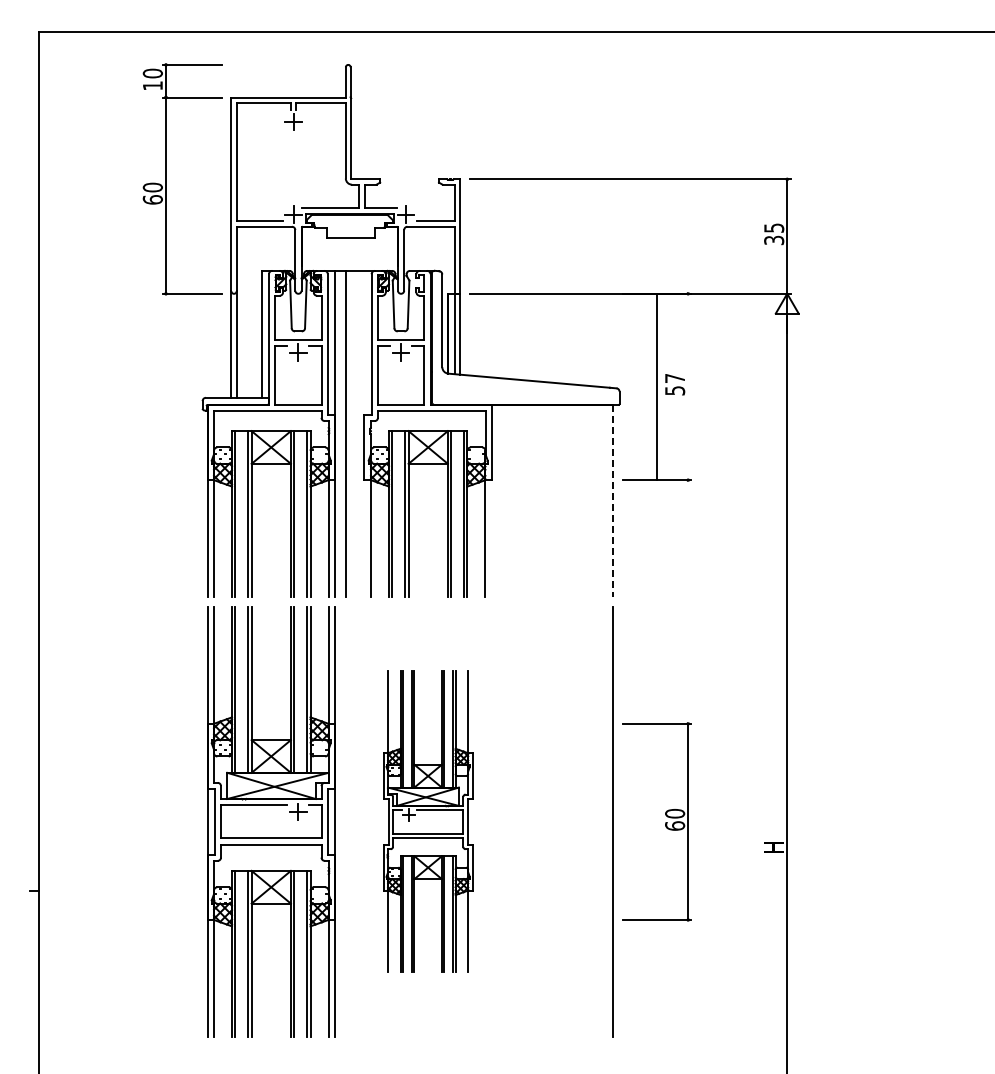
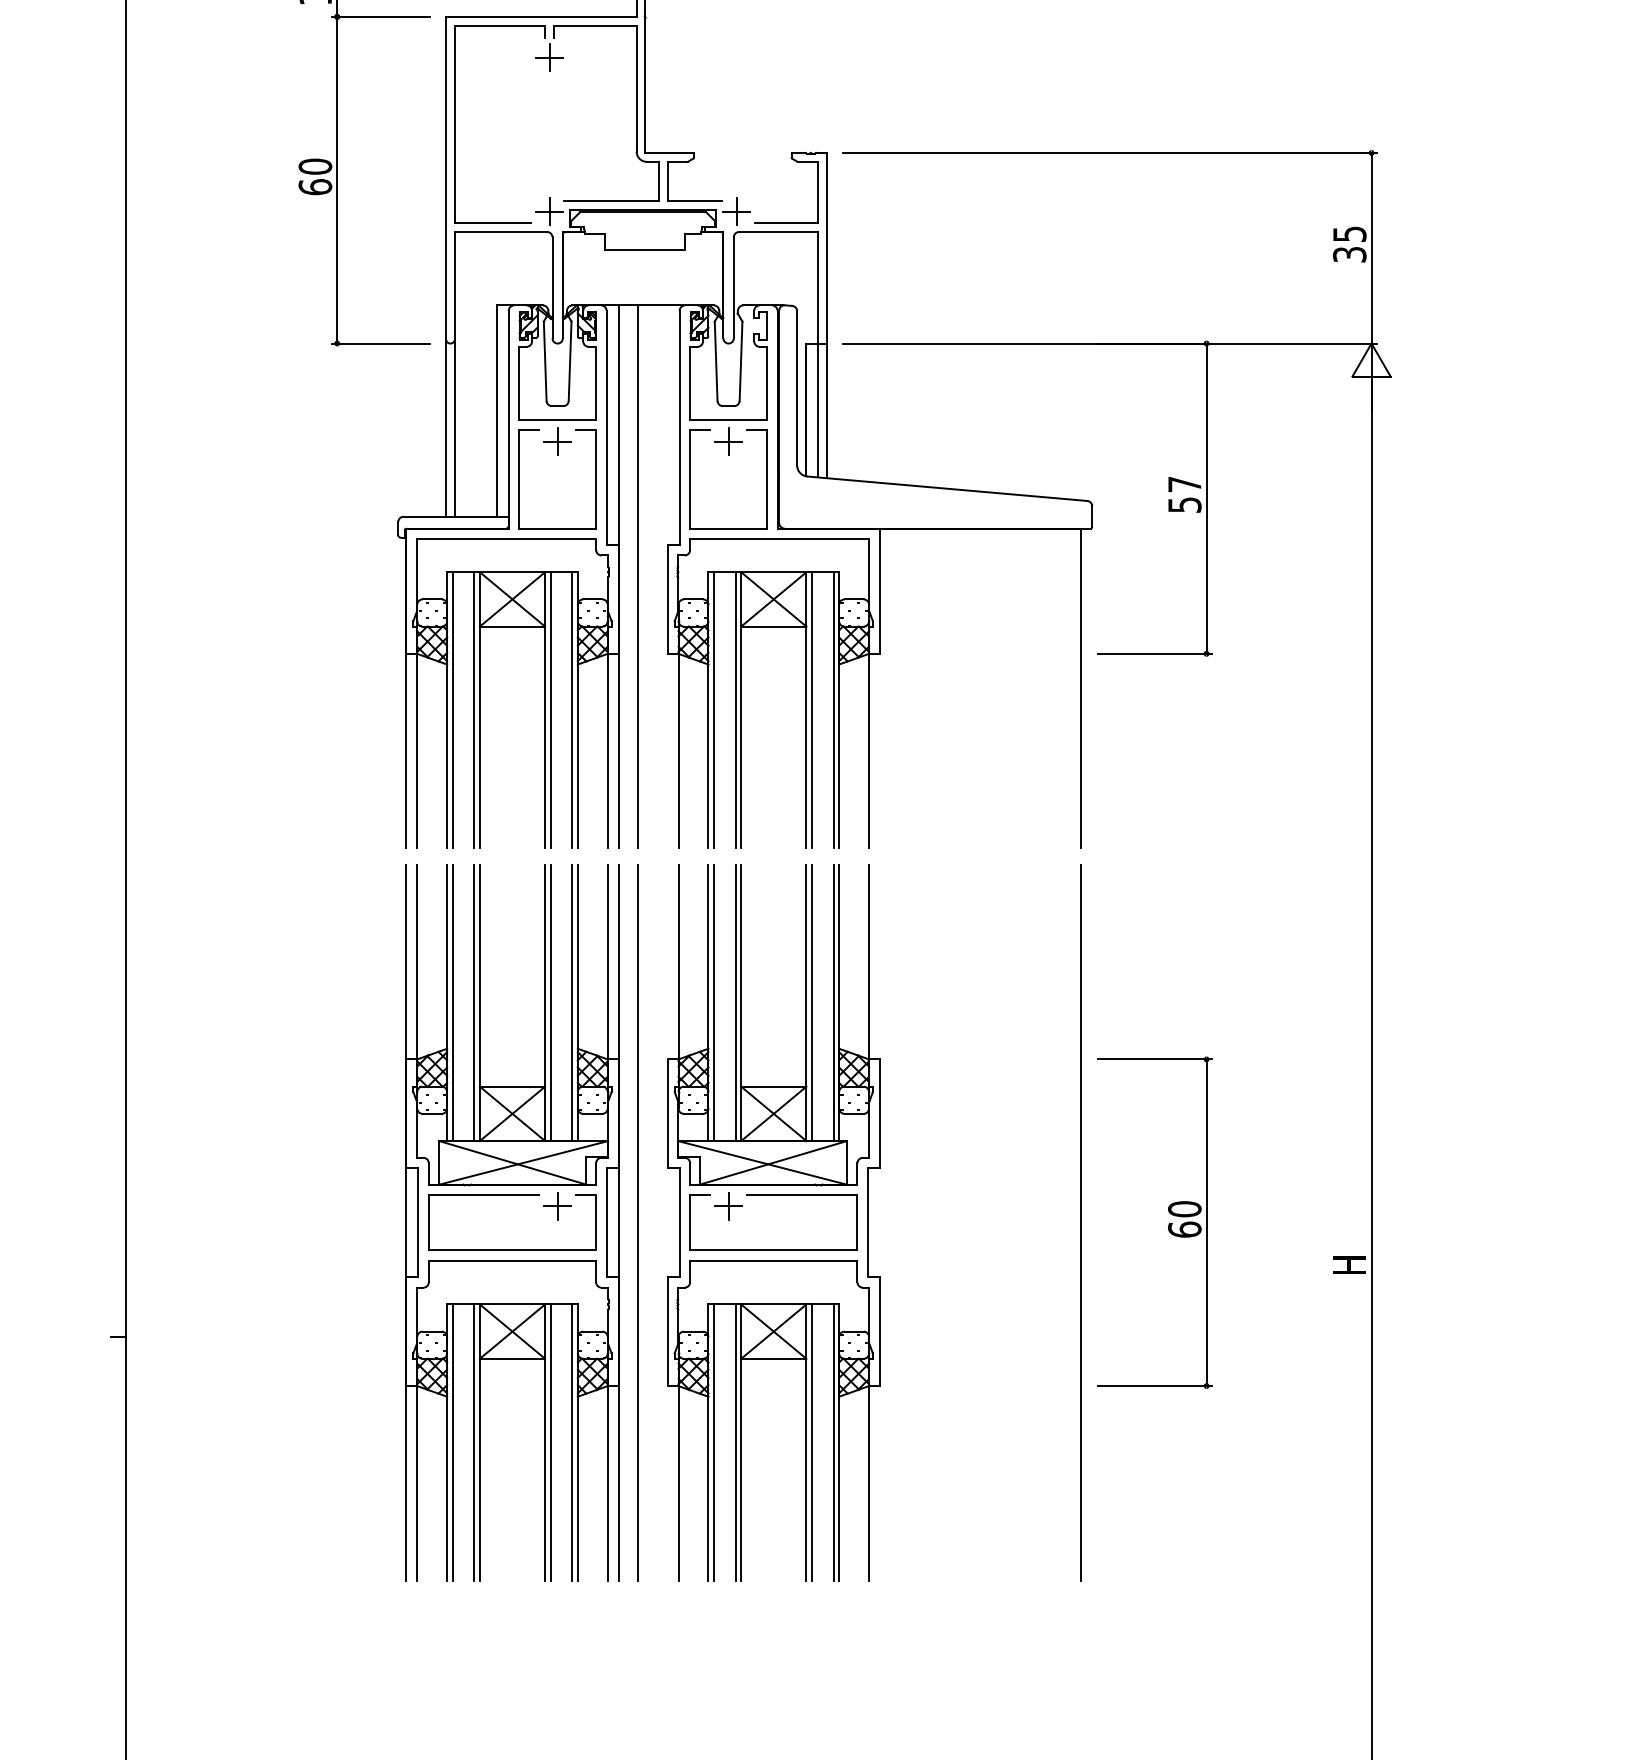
line: (657, 386) -> (1207, 497), moved
line: (612, 501) -> (1080, 689), dashed -> solid
line: (346, 821) -> (637, 1222), added
part: (427, 821) -> (772, 1222), size x1.43

